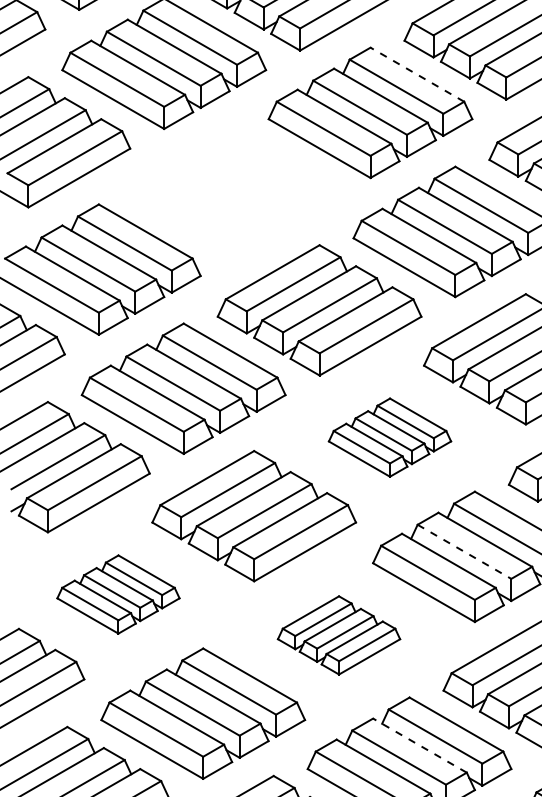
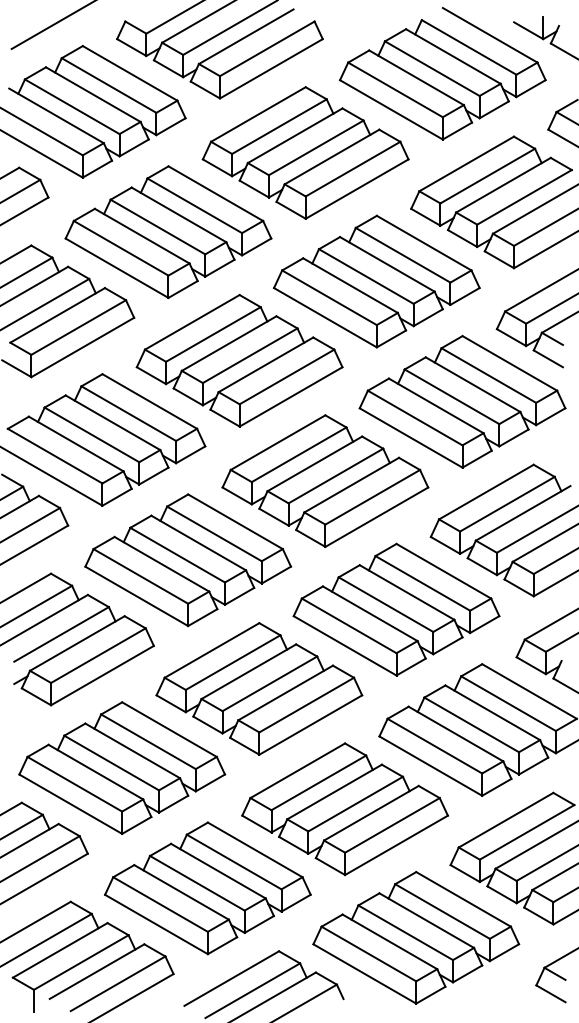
line: (417, 75) -> (424, 243), dashed -> solid
part: (234, 190) -> (239, 360), added
part: (390, 437) -> (396, 609), size x1.67
line: (464, 551) -> (471, 724), dashed -> solid
part: (118, 593) -> (122, 767), size x1.67
part: (338, 635) -> (344, 809), size x1.67
line: (419, 745) -> (426, 920), dashed -> solid

